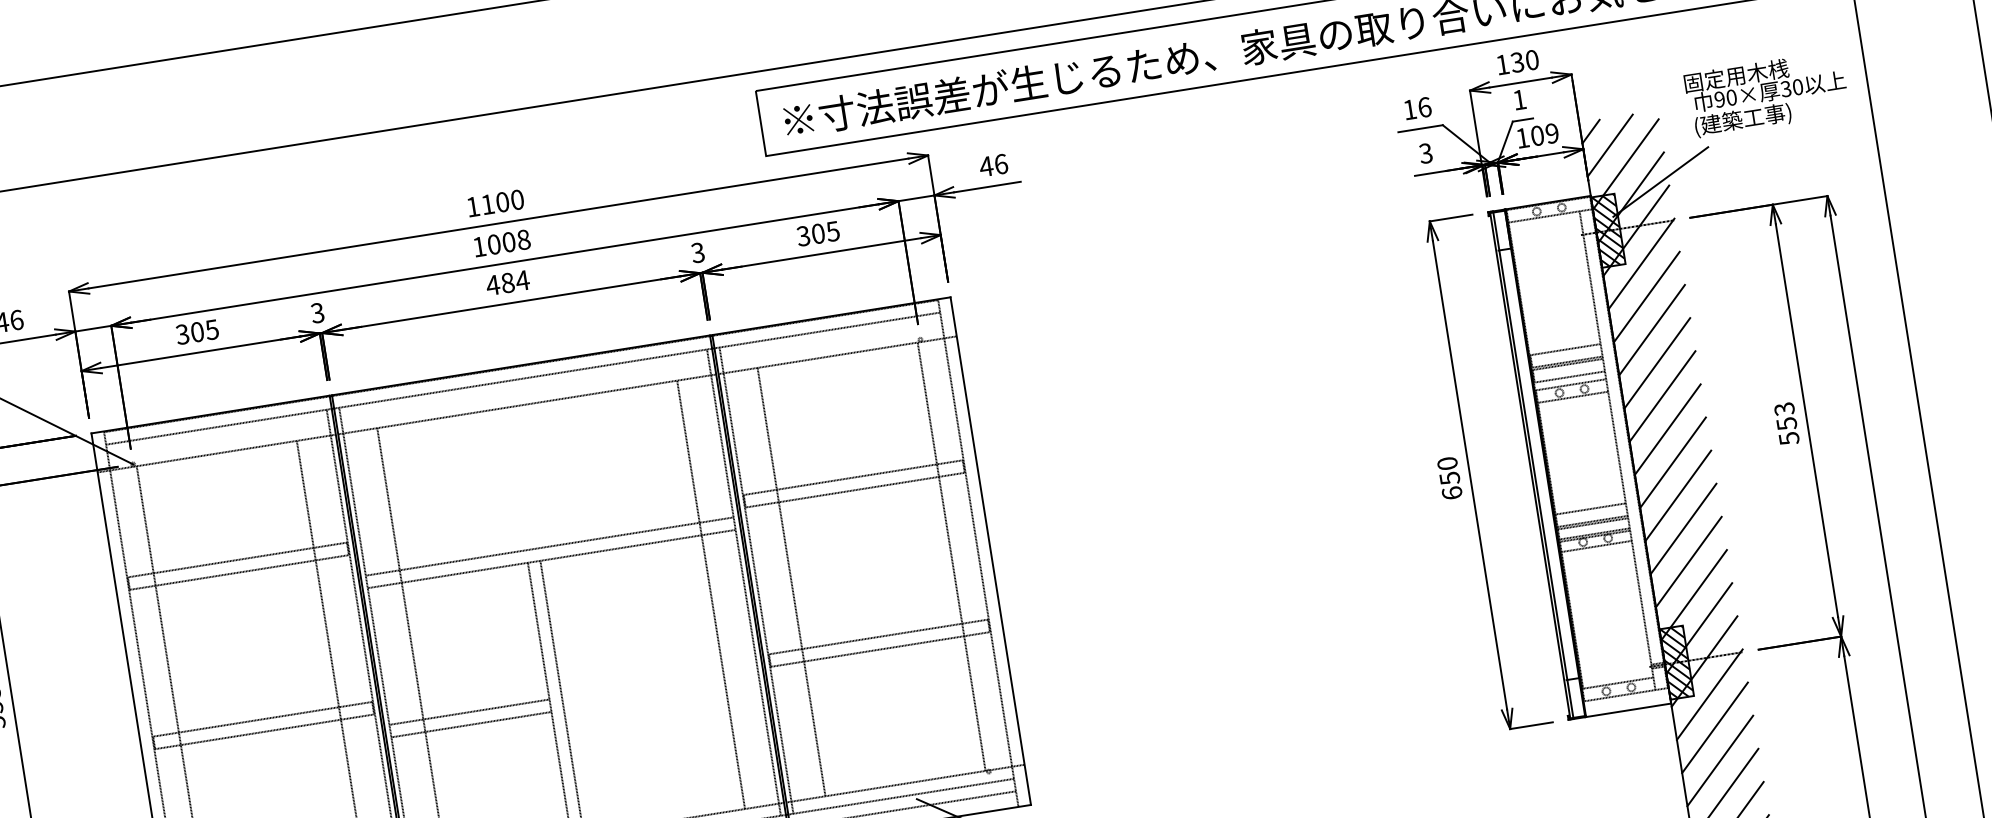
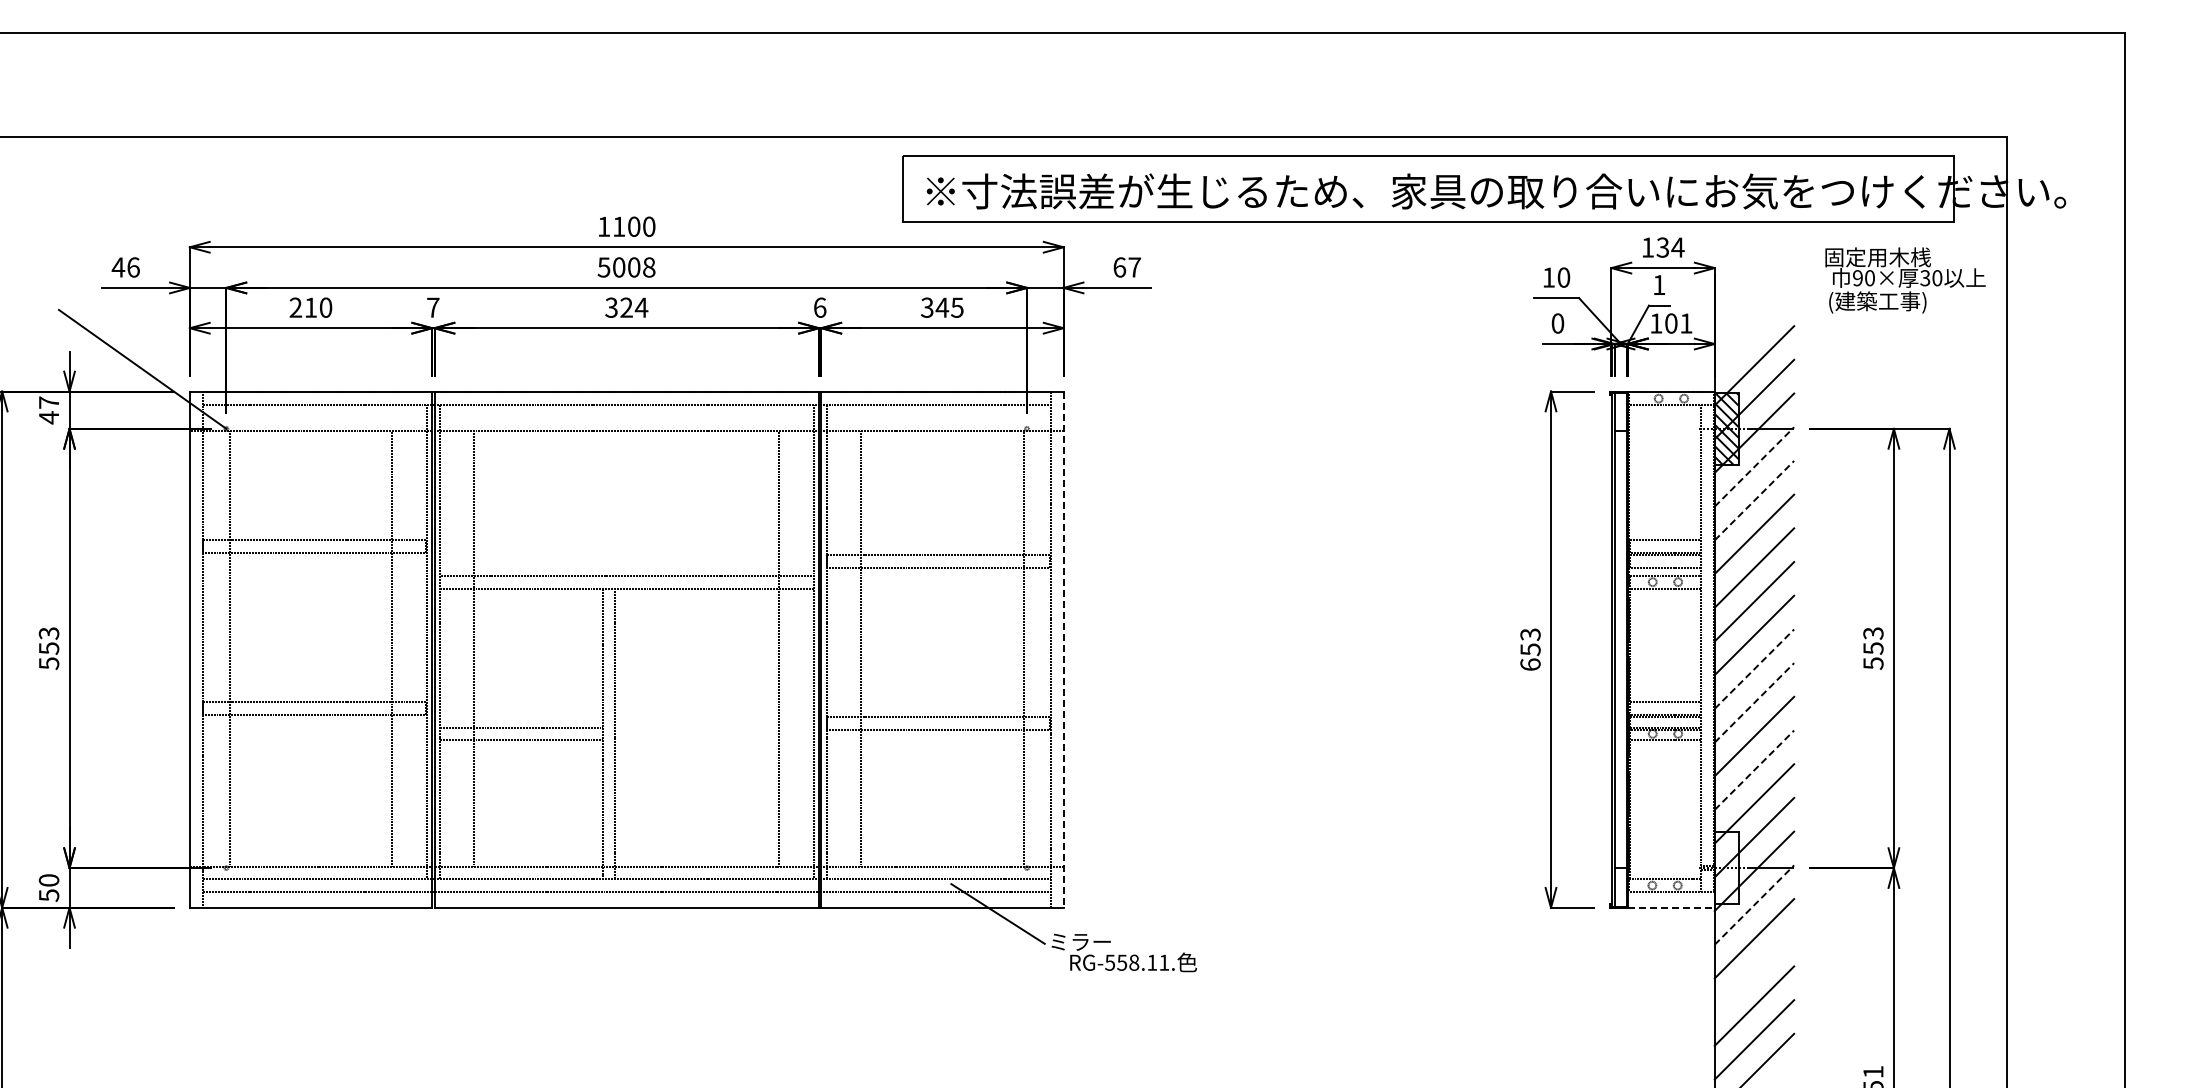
text: (1531, 60) -> (1677, 247), 130 -> 134
text: (1766, 94) -> (1905, 280), moved
text: (1424, 107) -> (1563, 277), 16 -> 10
line: (1590, 131) -> (1724, 327), removed
text: (1552, 133) -> (1686, 323), 109 -> 101
line: (1609, 145) -> (1741, 344), removed
text: (1425, 153) -> (1557, 323), 3 -> 0
text: (993, 165) -> (1126, 267), 46 -> 67
line: (1659, 181) -> (1785, 388), removed
text: (818, 233) -> (942, 307), 305 -> 345
text: (478, 247) -> (603, 267), 1008 -> 5008
text: (697, 252) -> (819, 307), 3 -> 6
line: (1641, 263) -> (1754, 466), solid -> dashed
text: (499, 284) -> (618, 307), 484 -> 324
line: (1646, 296) -> (1754, 500), solid -> dashed
text: (316, 312) -> (432, 307), 3 -> 7
text: (197, 331) -> (310, 307), 305 -> 210
line: (1673, 462) -> (1754, 668), solid -> dashed
text: (1447, 463) -> (1530, 634), 650 -> 653
line: (1678, 495) -> (1754, 702), solid -> dashed
line: (990, 551) -> (1063, 650), solid -> dashed
line: (1688, 561) -> (1754, 769), solid -> dashed
hatch: (1676, 662) -> (1726, 867), removed
line: (1709, 694) -> (1754, 904), solid -> dashed
line: (1628, 709) -> (1671, 907), solid -> dashed
line: (1720, 760) -> (1754, 972), removed

